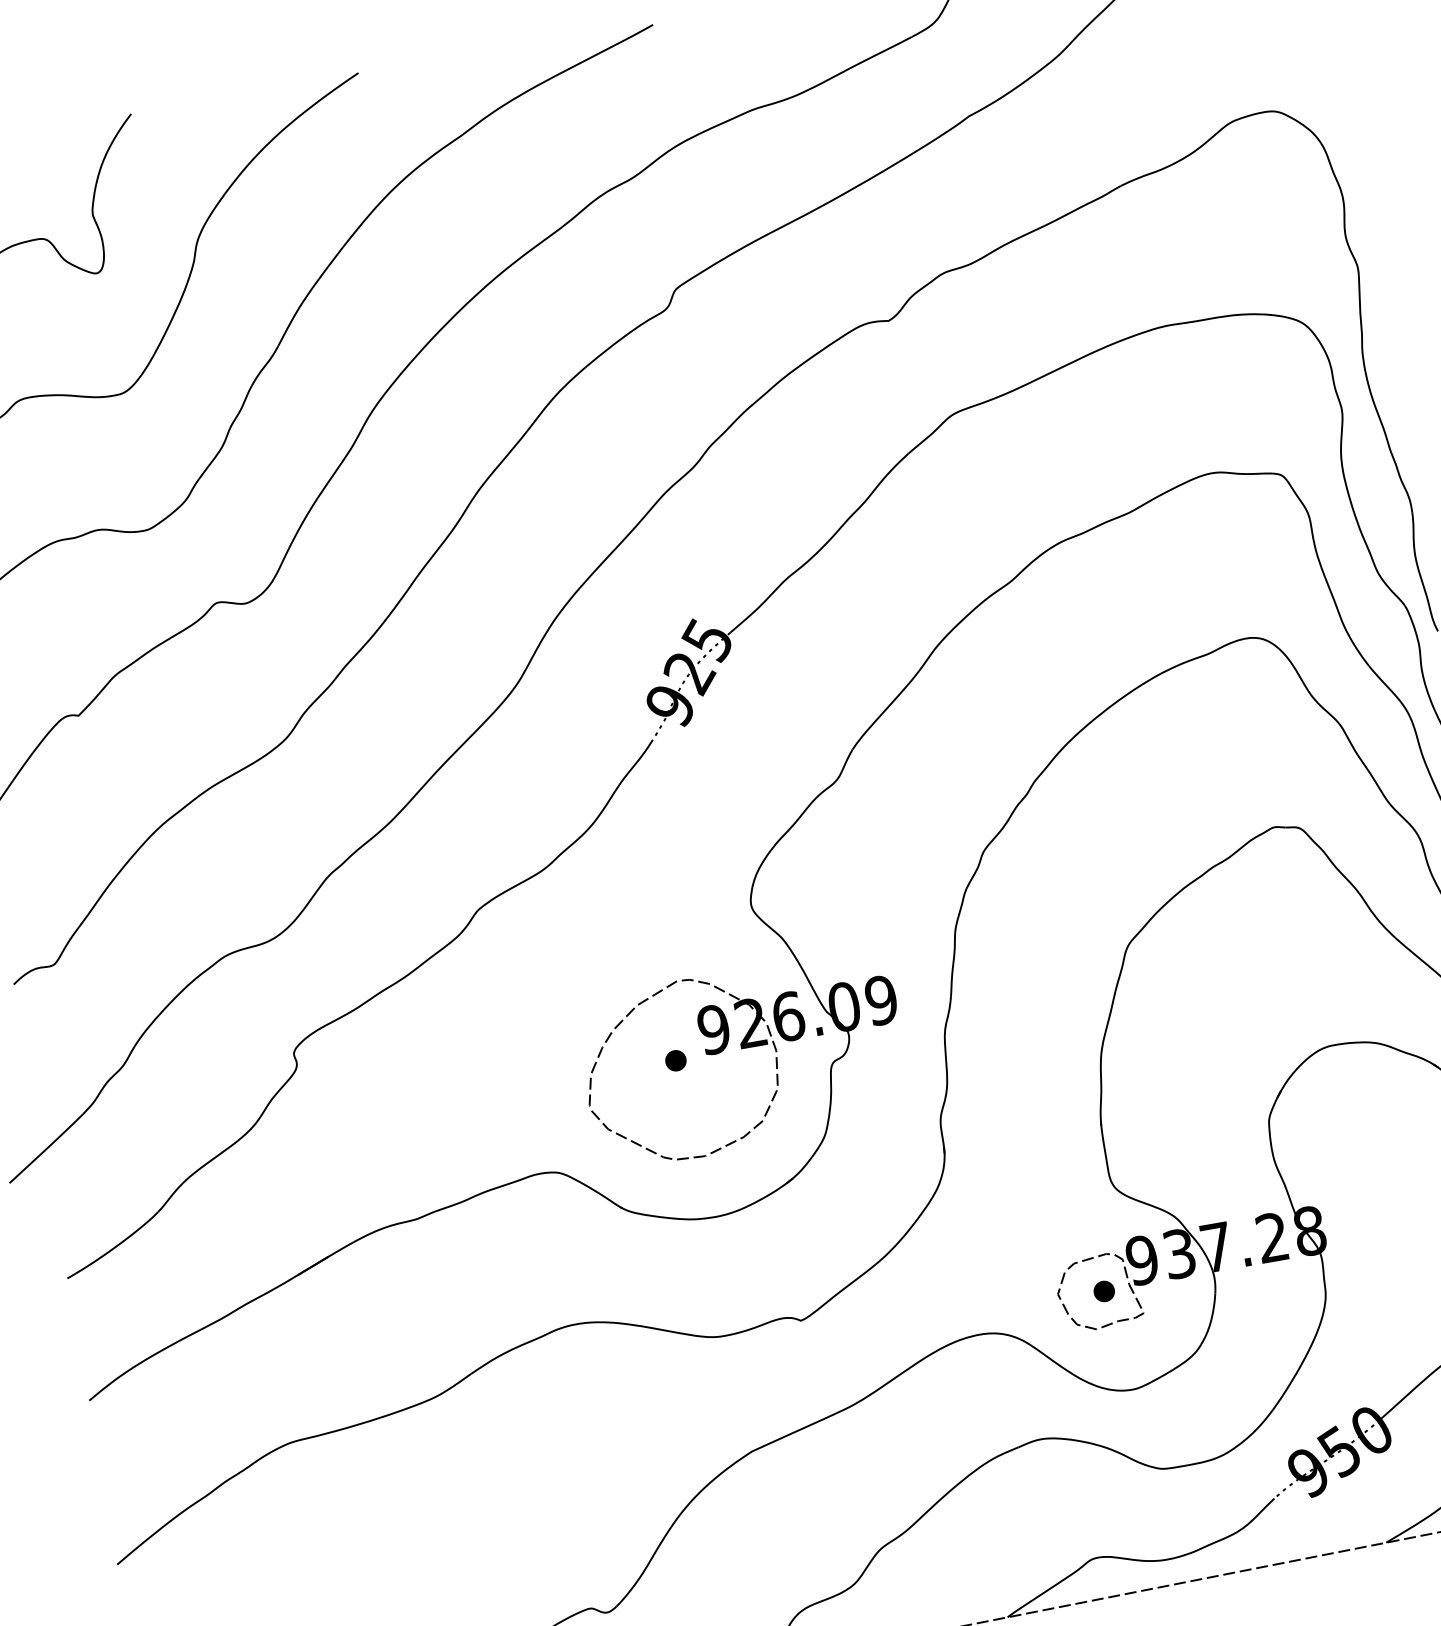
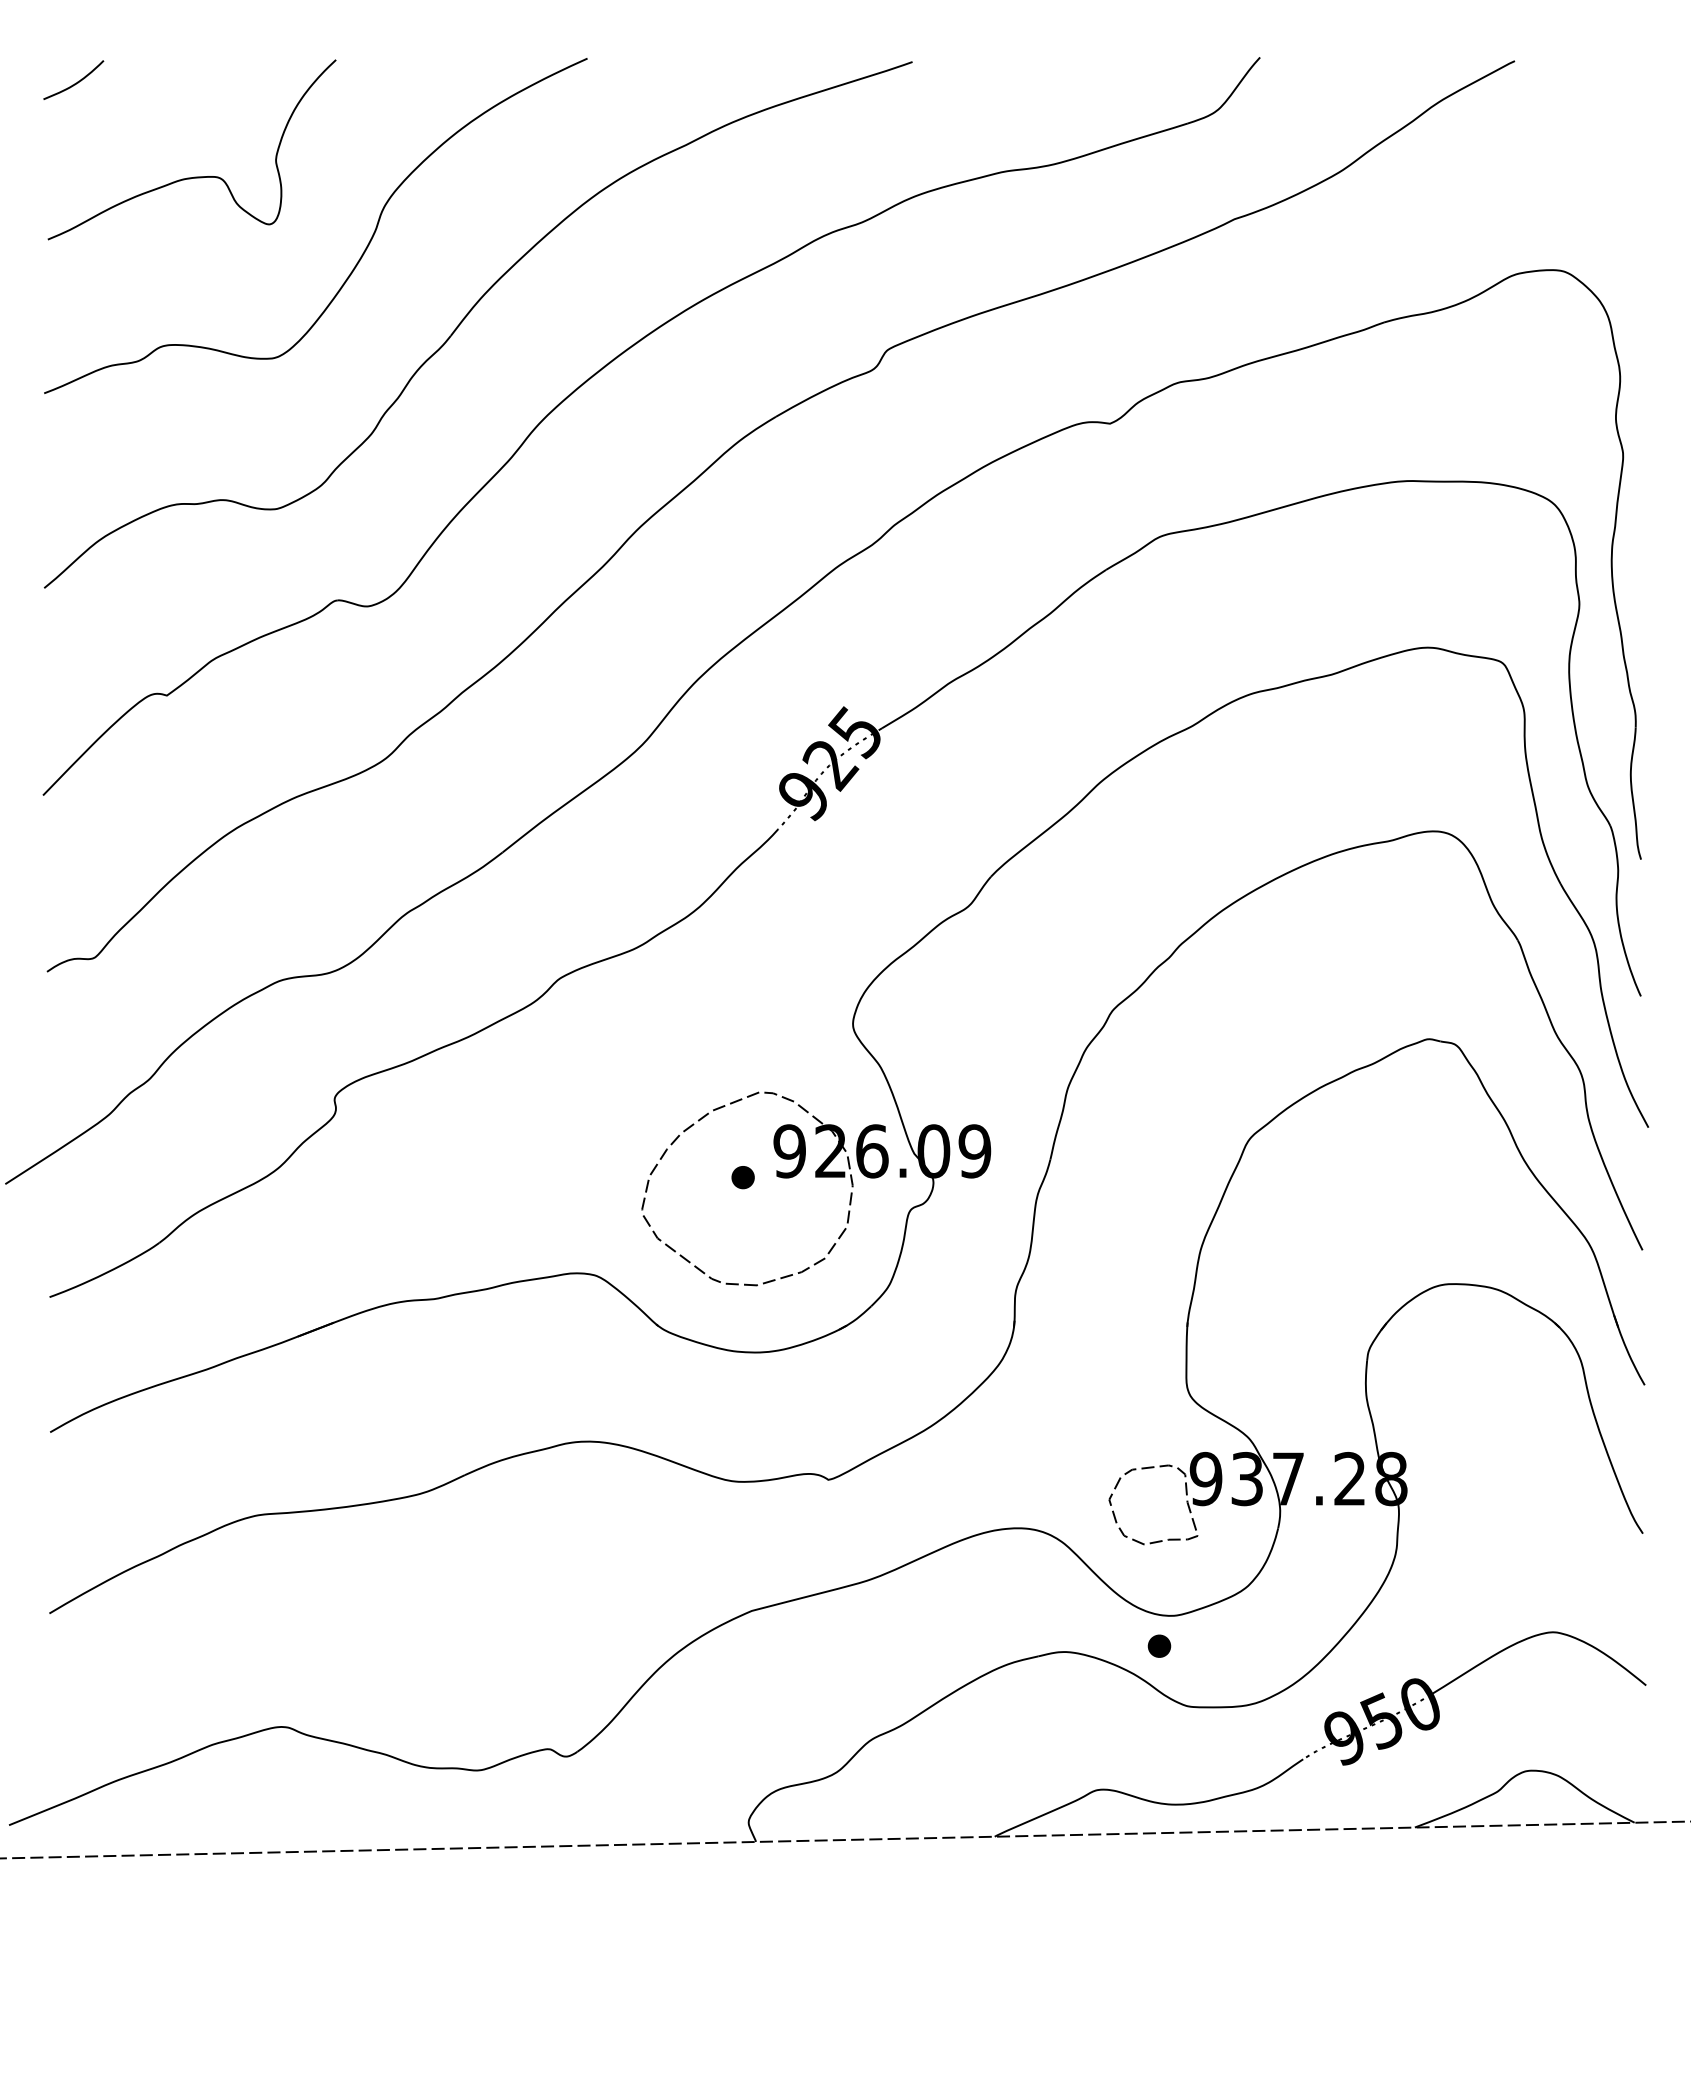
part: (1104, 1290) -> (1159, 1645), moved

